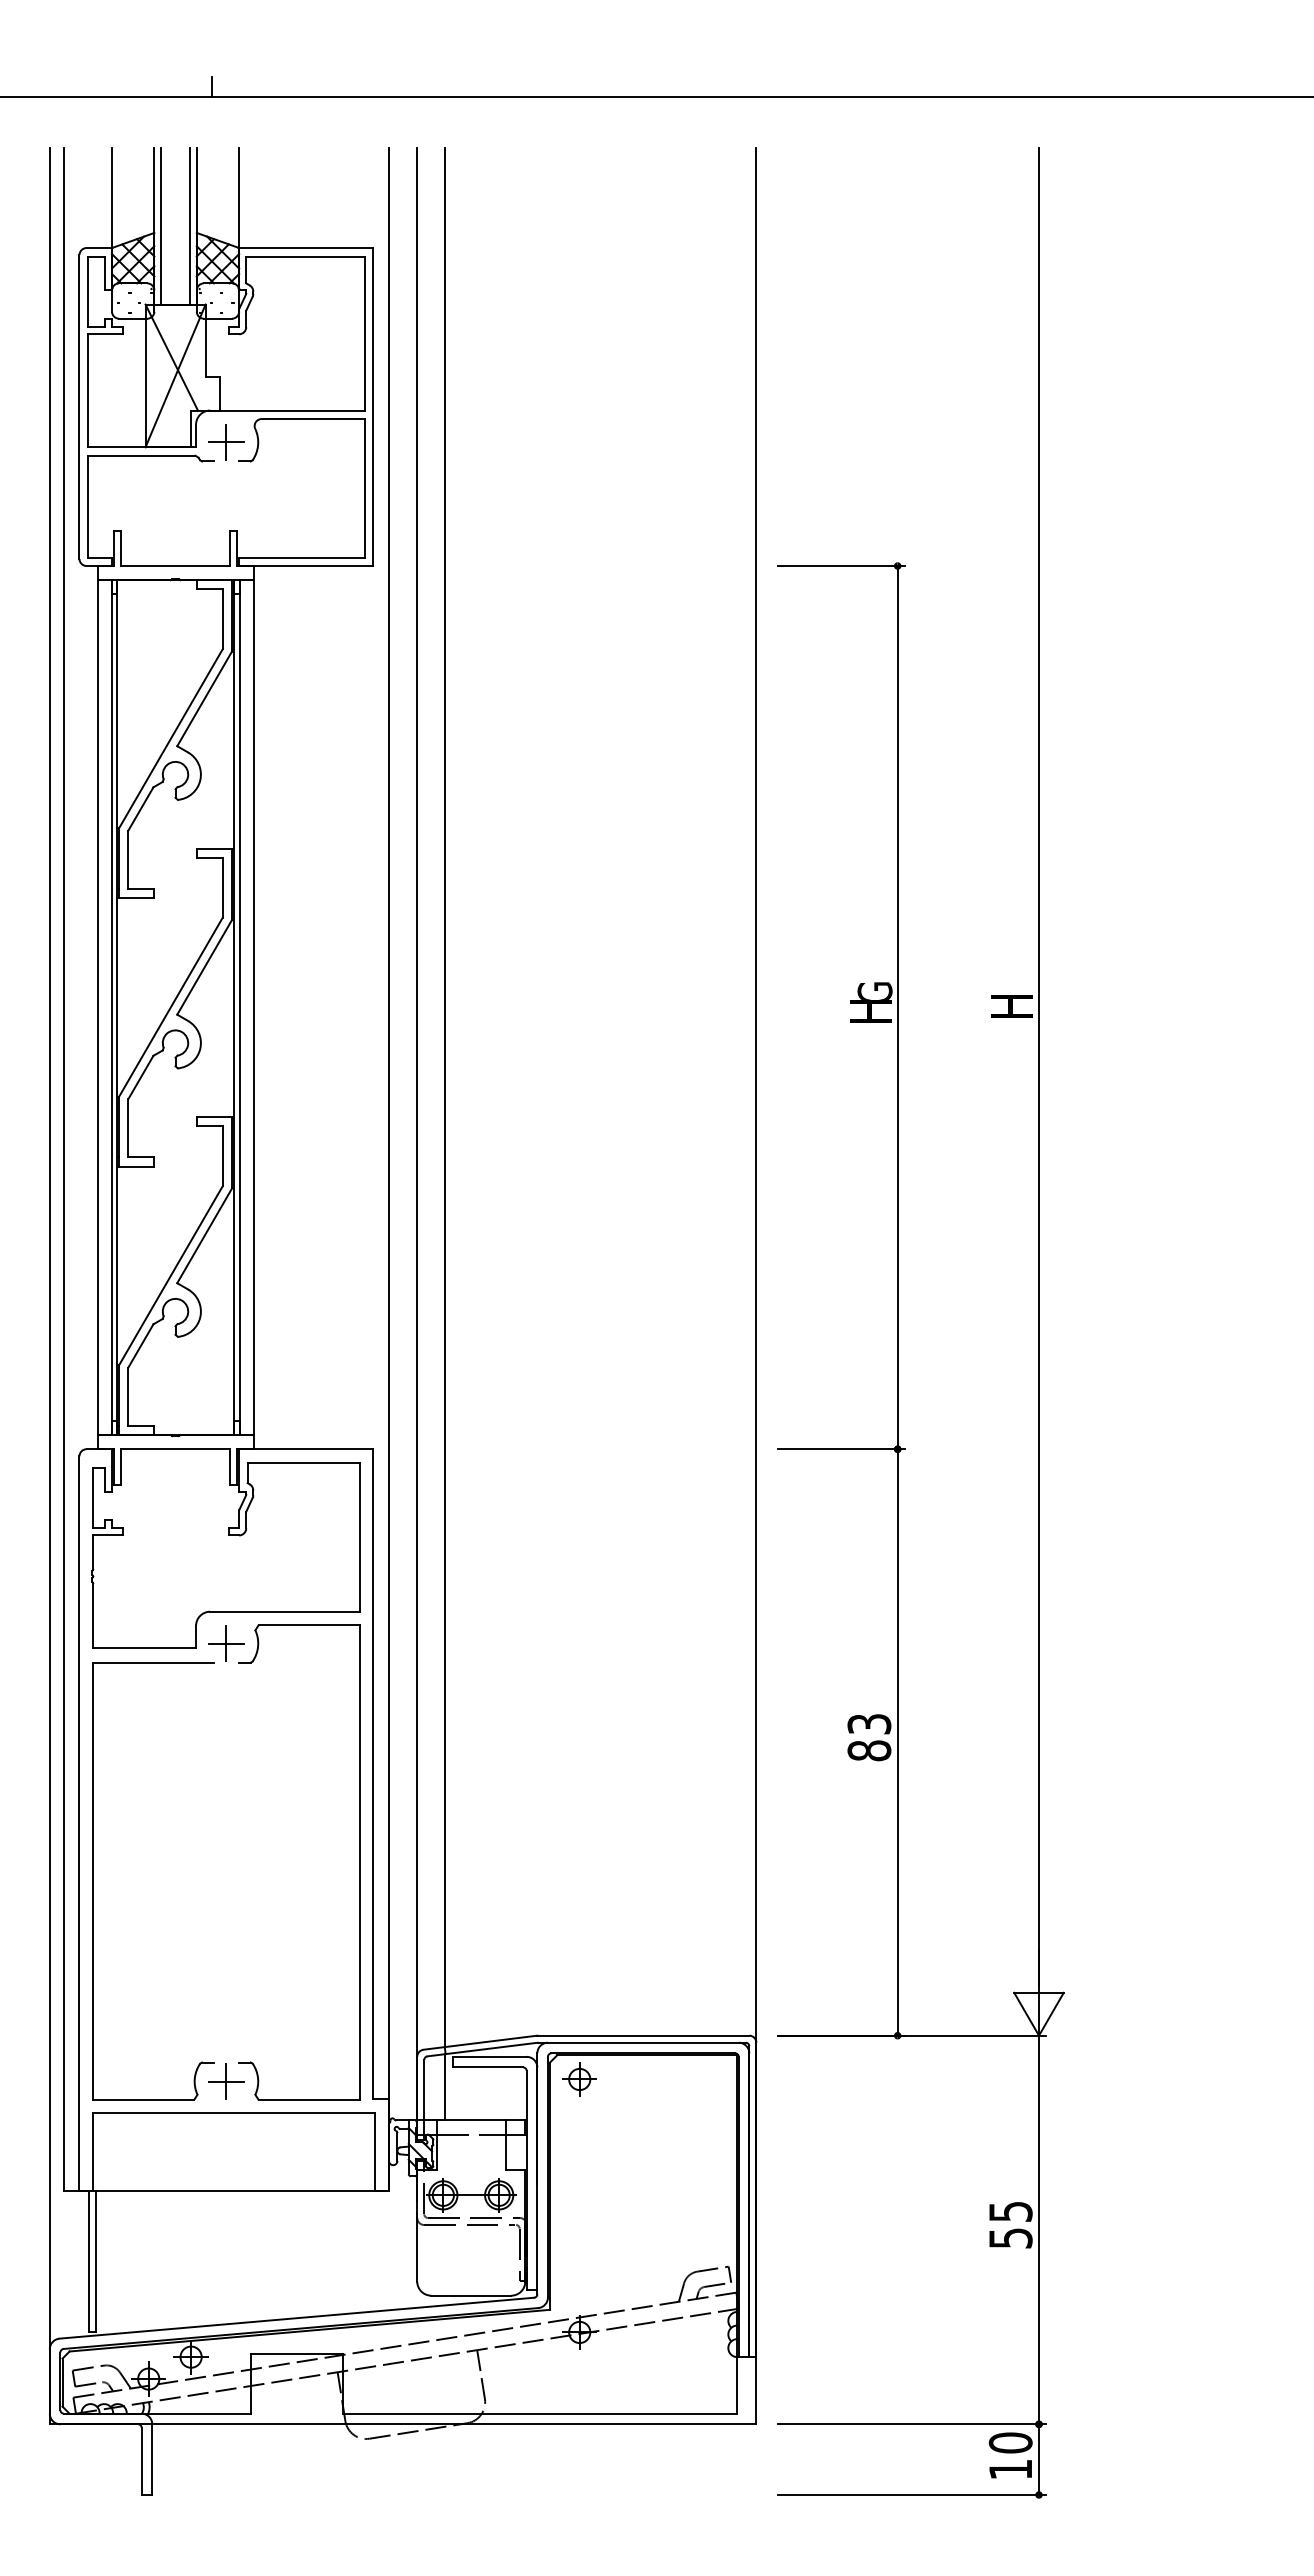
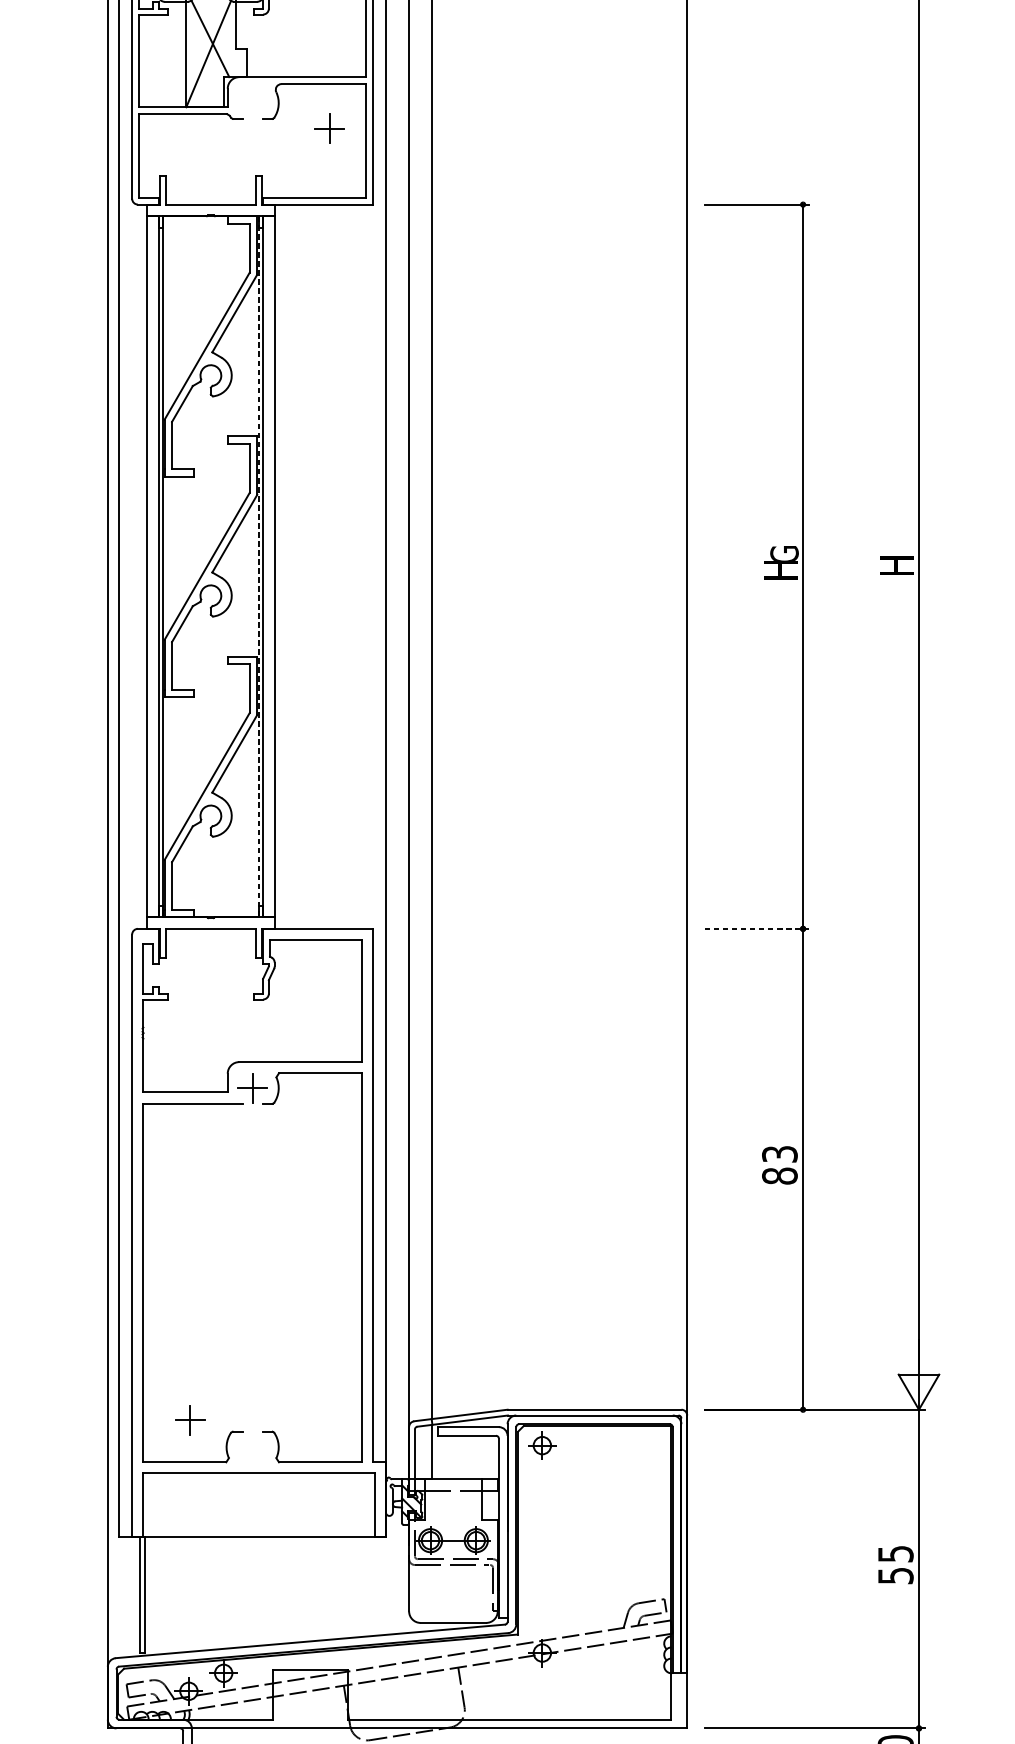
part: (226, 442) -> (329, 128), moved
line: (233, 1008) -> (258, 567), solid -> dashed
line: (841, 1449) -> (757, 929), solid -> dashed
part: (226, 2081) -> (190, 1420), moved

